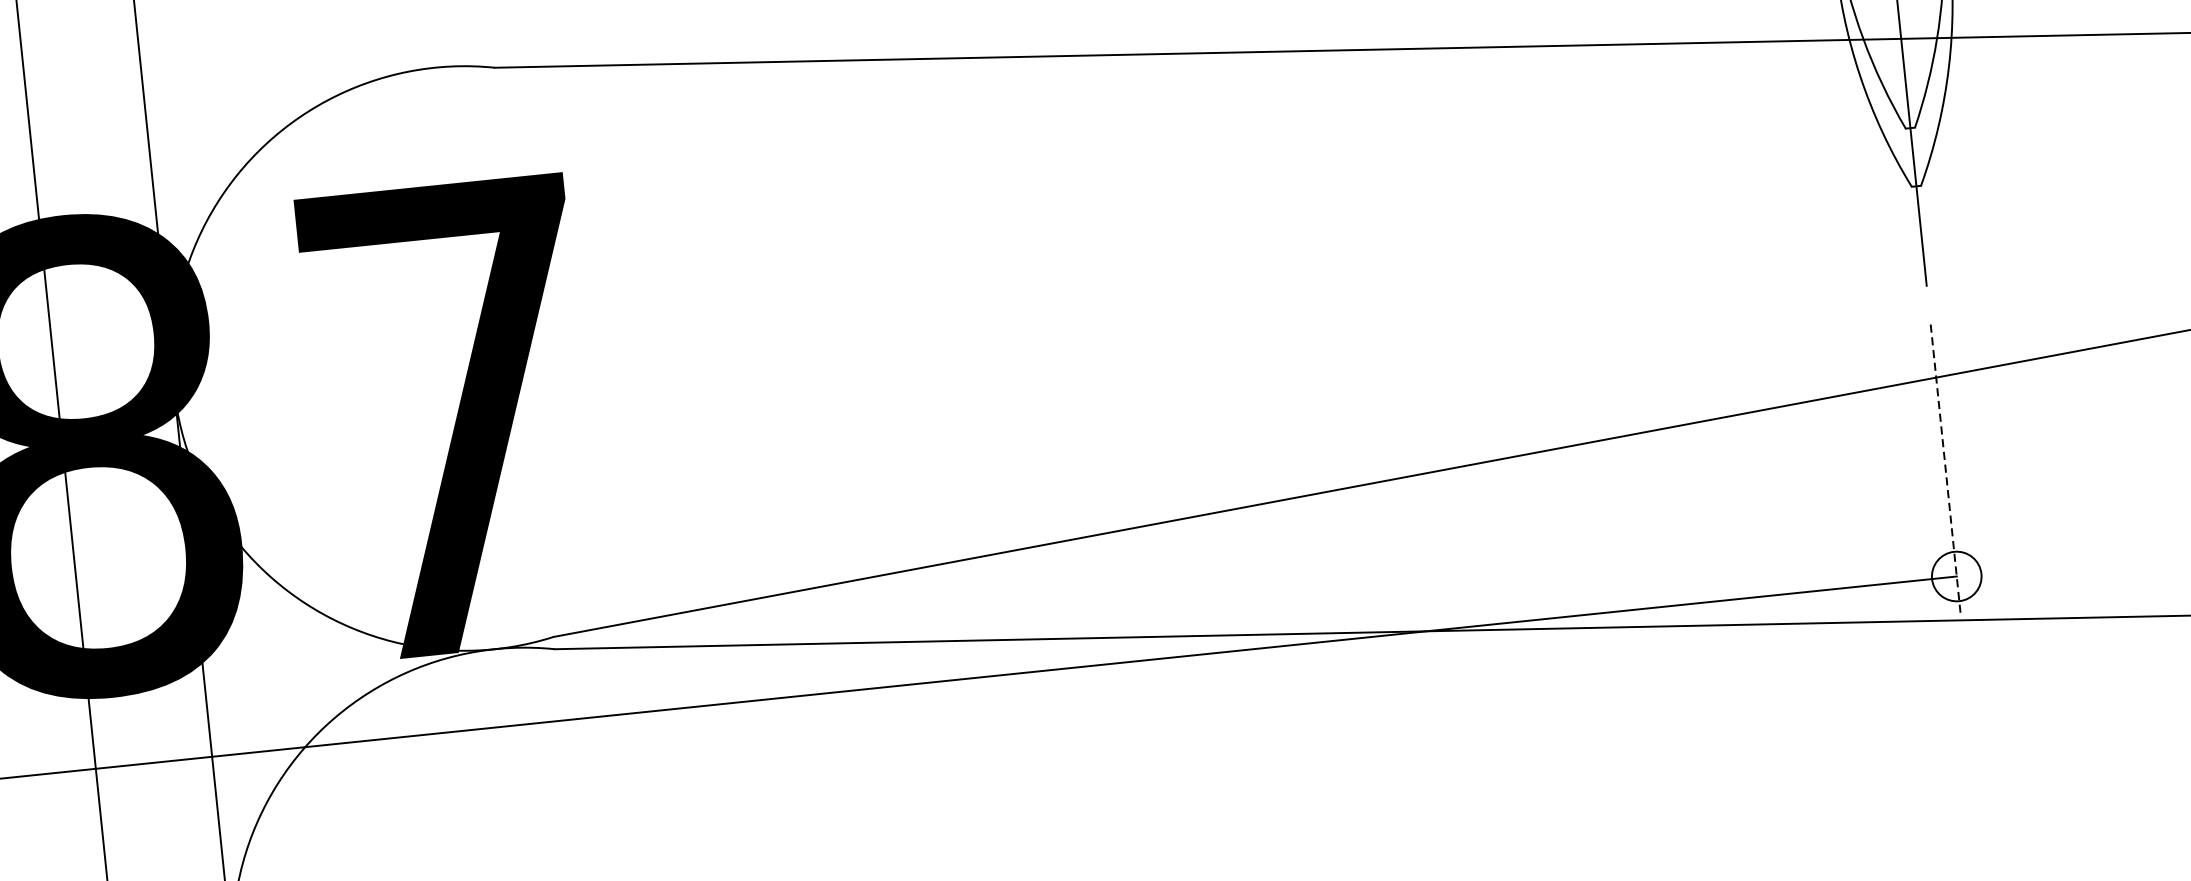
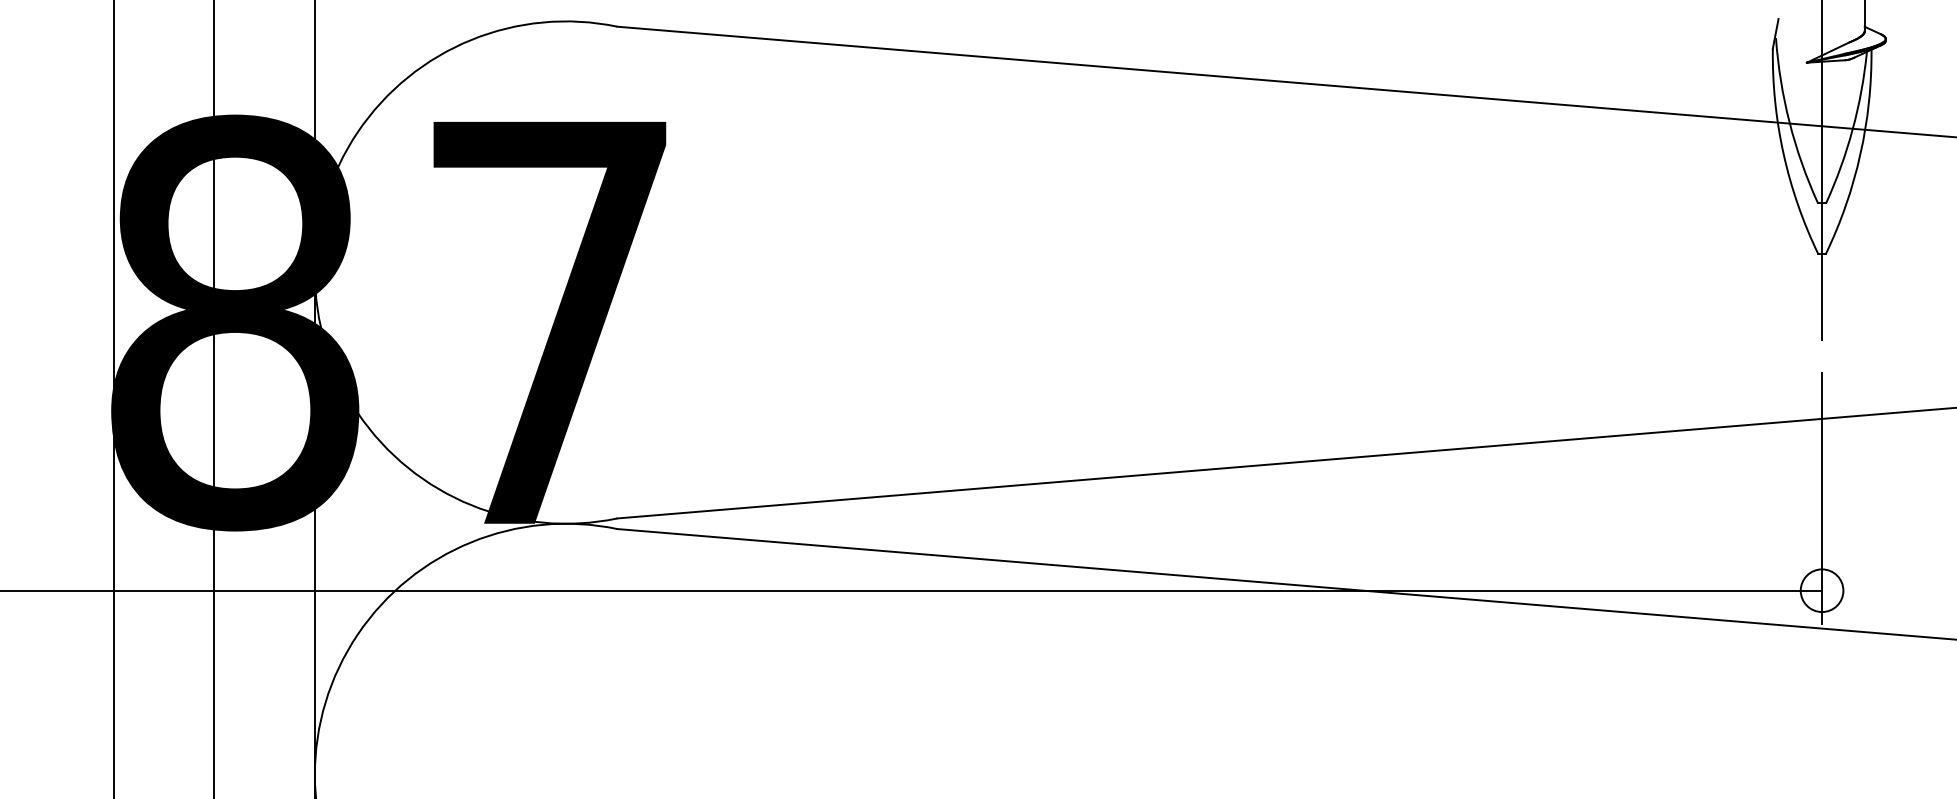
line: (1946, 469) -> (1822, 498), dashed -> solid

